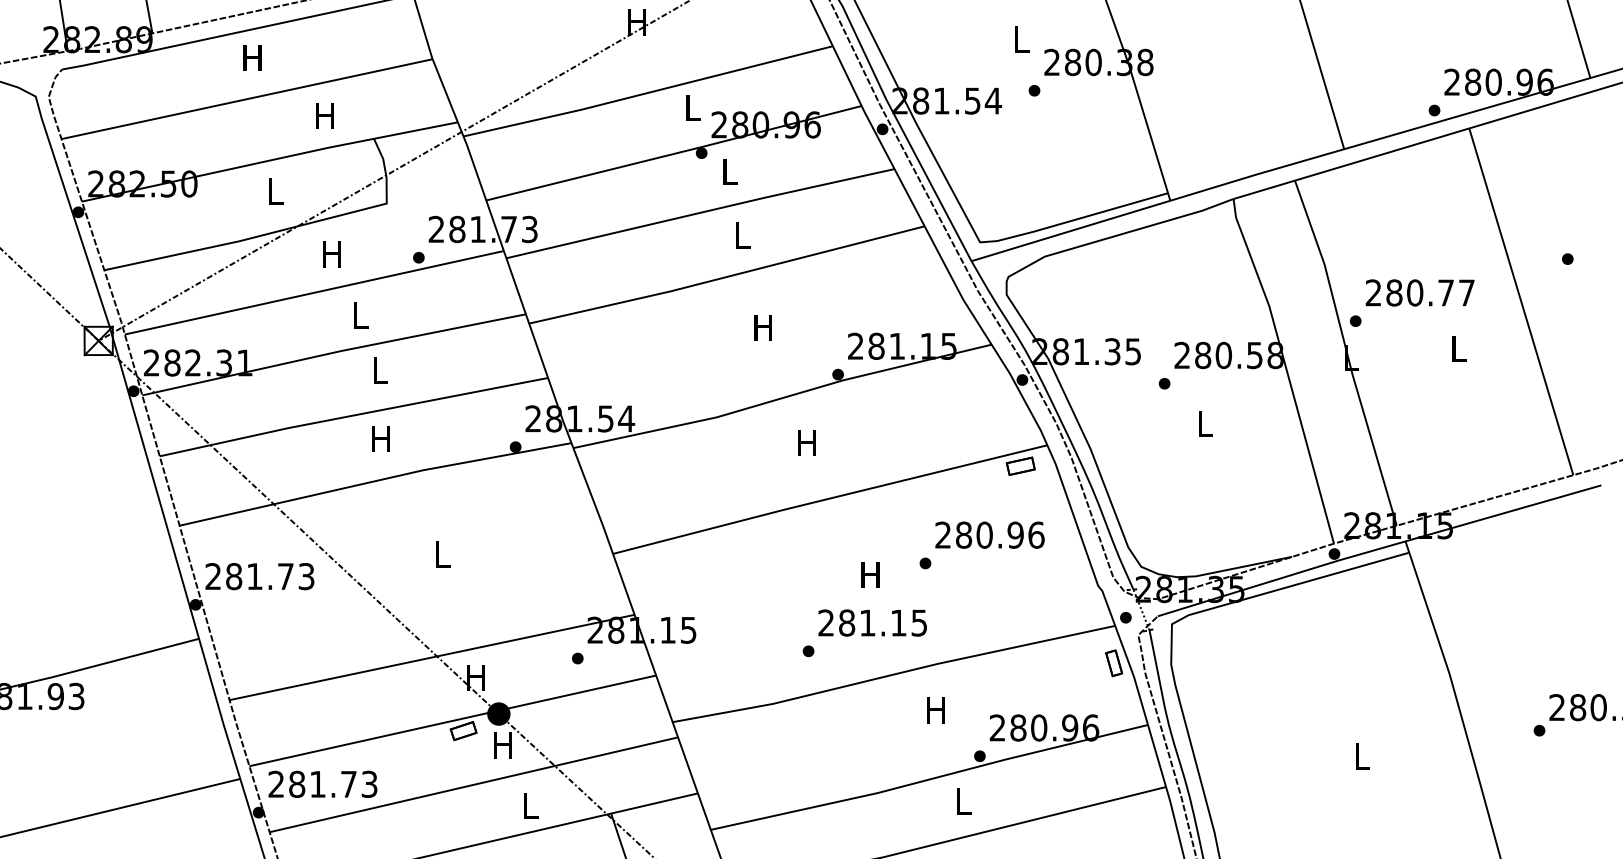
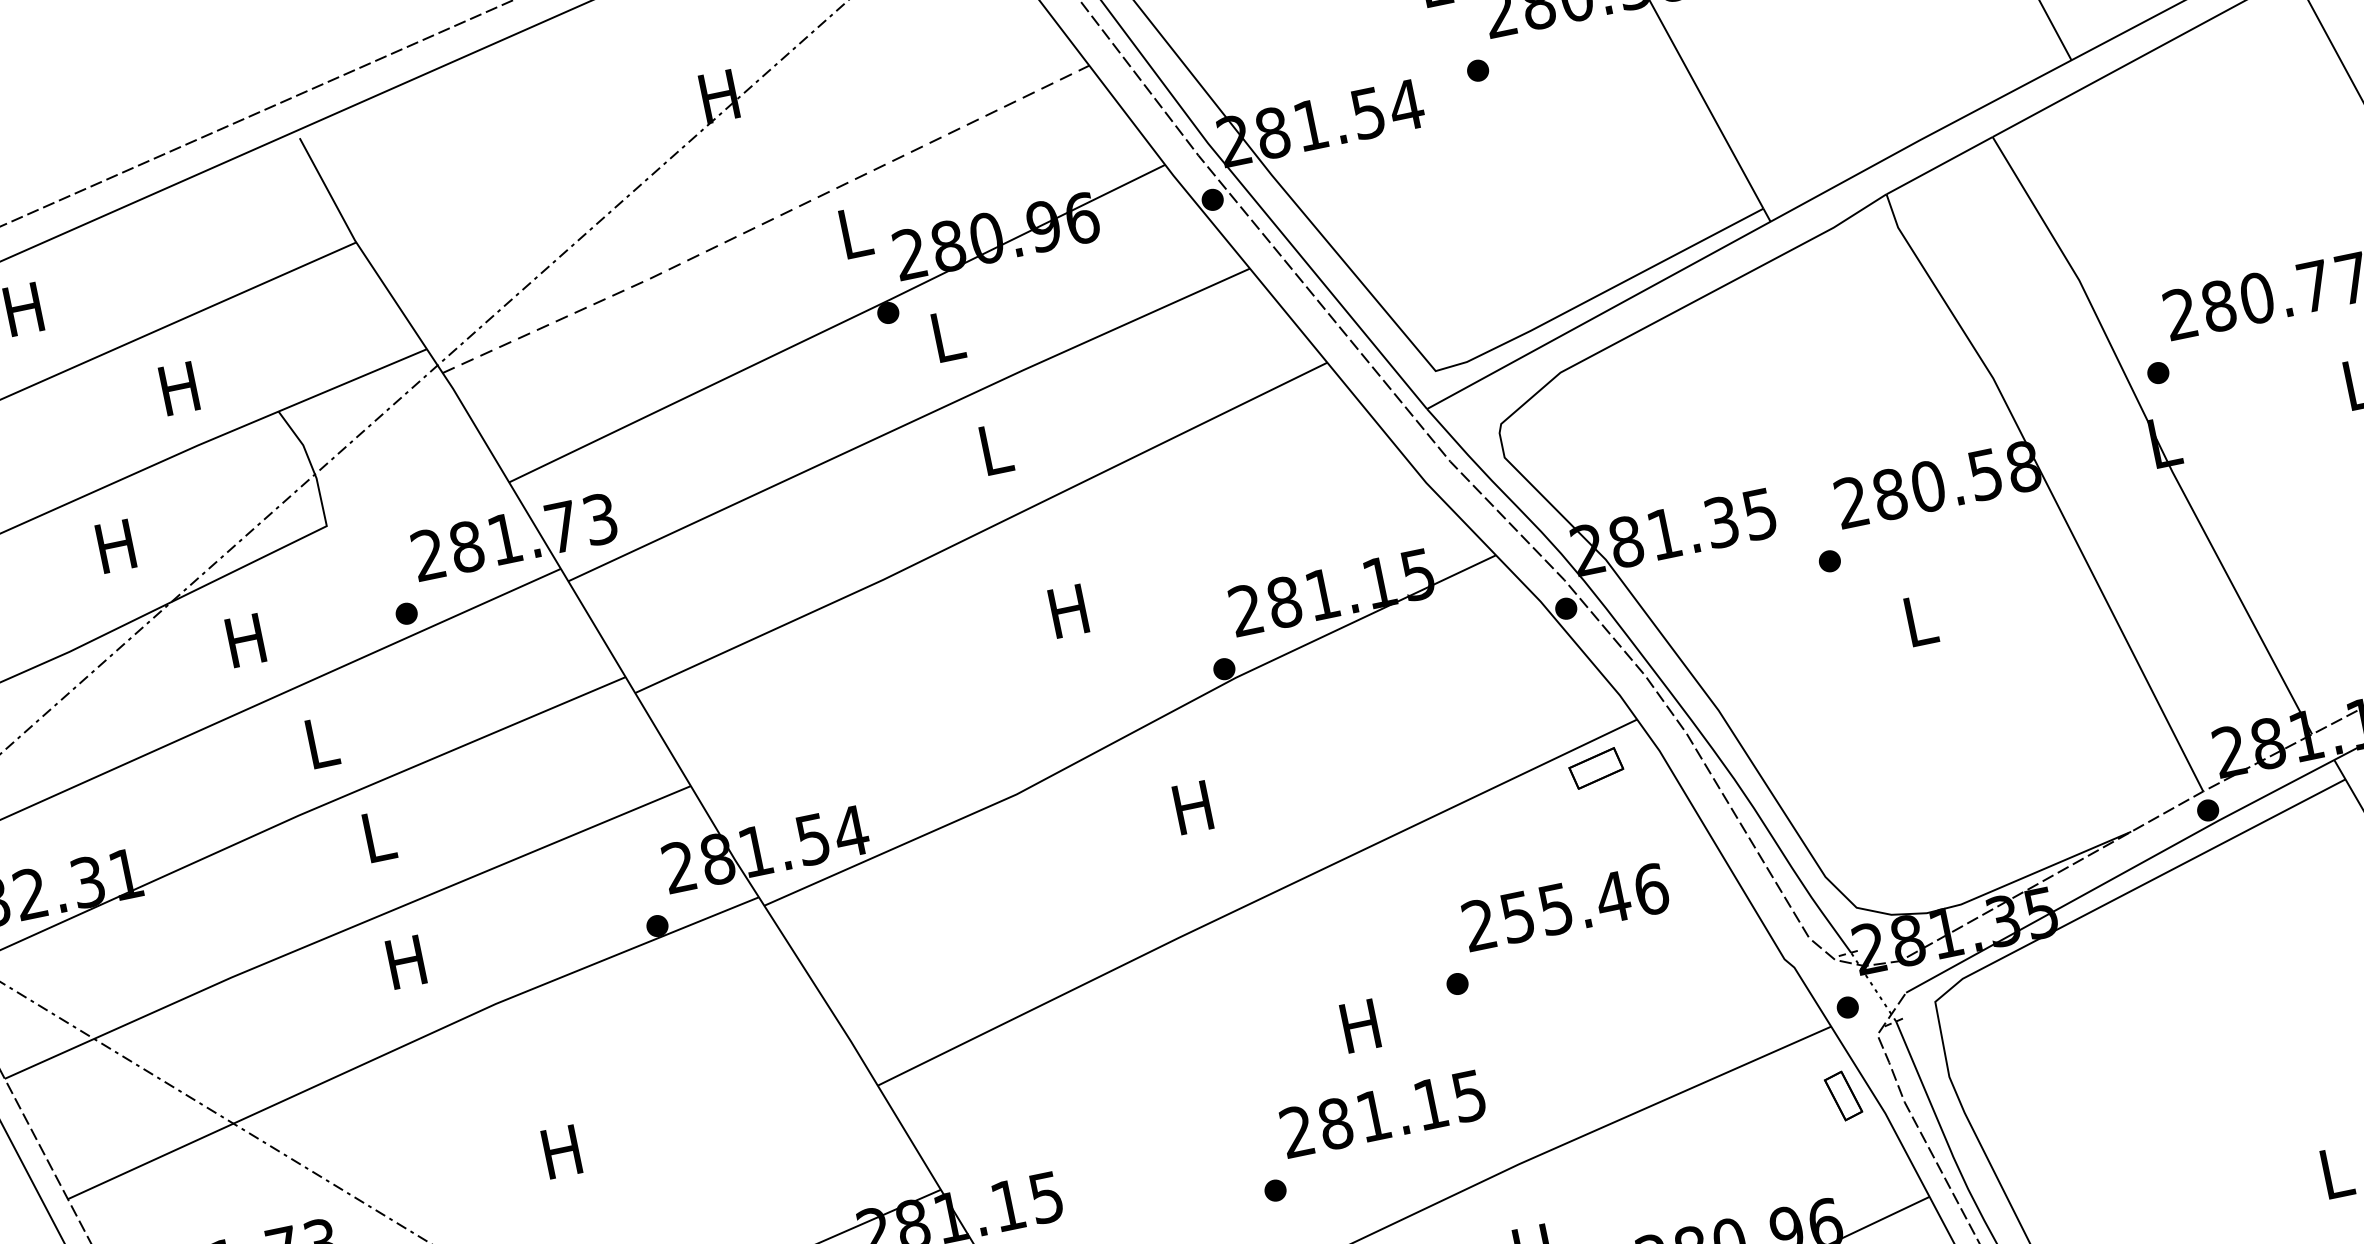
line: (648, 92) -> (767, 221), solid -> dashed
text: (274, 191) -> (115, 546), L -> H
text: (990, 534) -> (1566, 905), 280.96 -> 255.46
text: (441, 554) -> (561, 1152), L -> H

